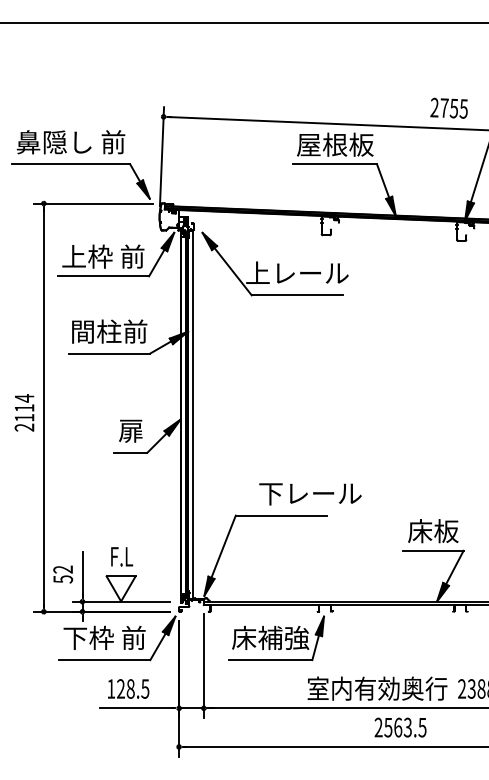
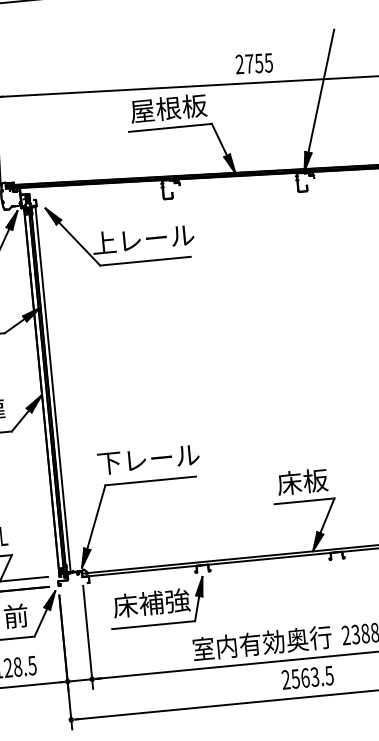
text: (448, 107) -> (253, 62), moved
text: (310, 494) -> (148, 460), moved
text: (400, 727) -> (307, 677), moved

